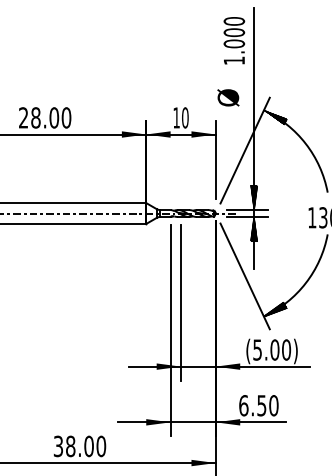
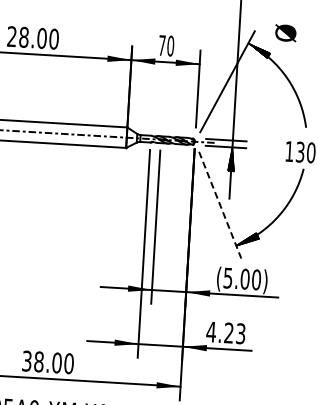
text: (228, 97) -> (285, 32), moved
text: (176, 117) -> (162, 45), 10 -> 70
hatch: (253, 197) -> (233, 128), removed
line: (245, 276) -> (220, 205), solid -> dashed
text: (258, 405) -> (225, 332), 6.50 -> 4.23

